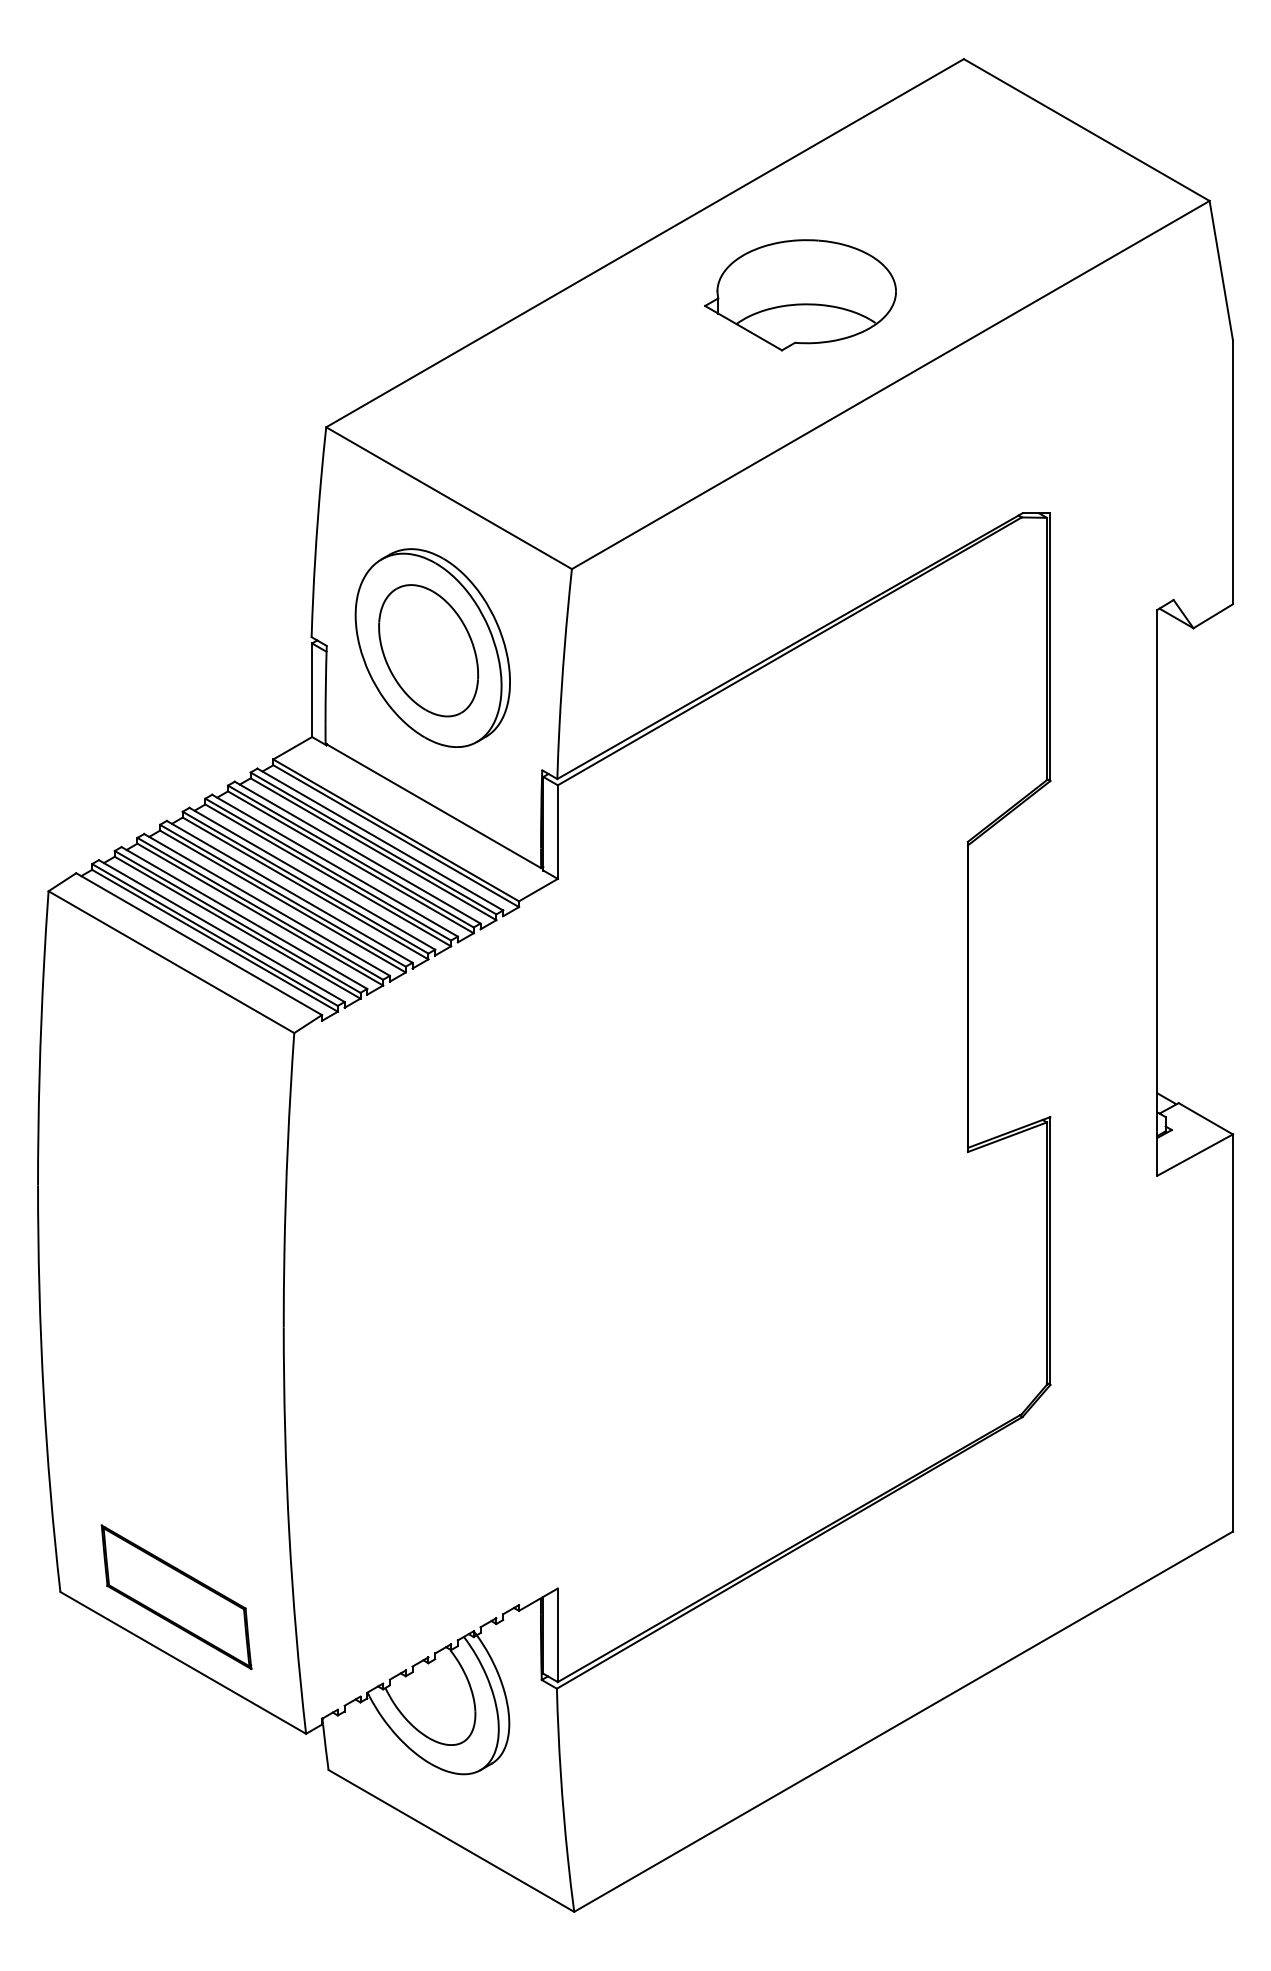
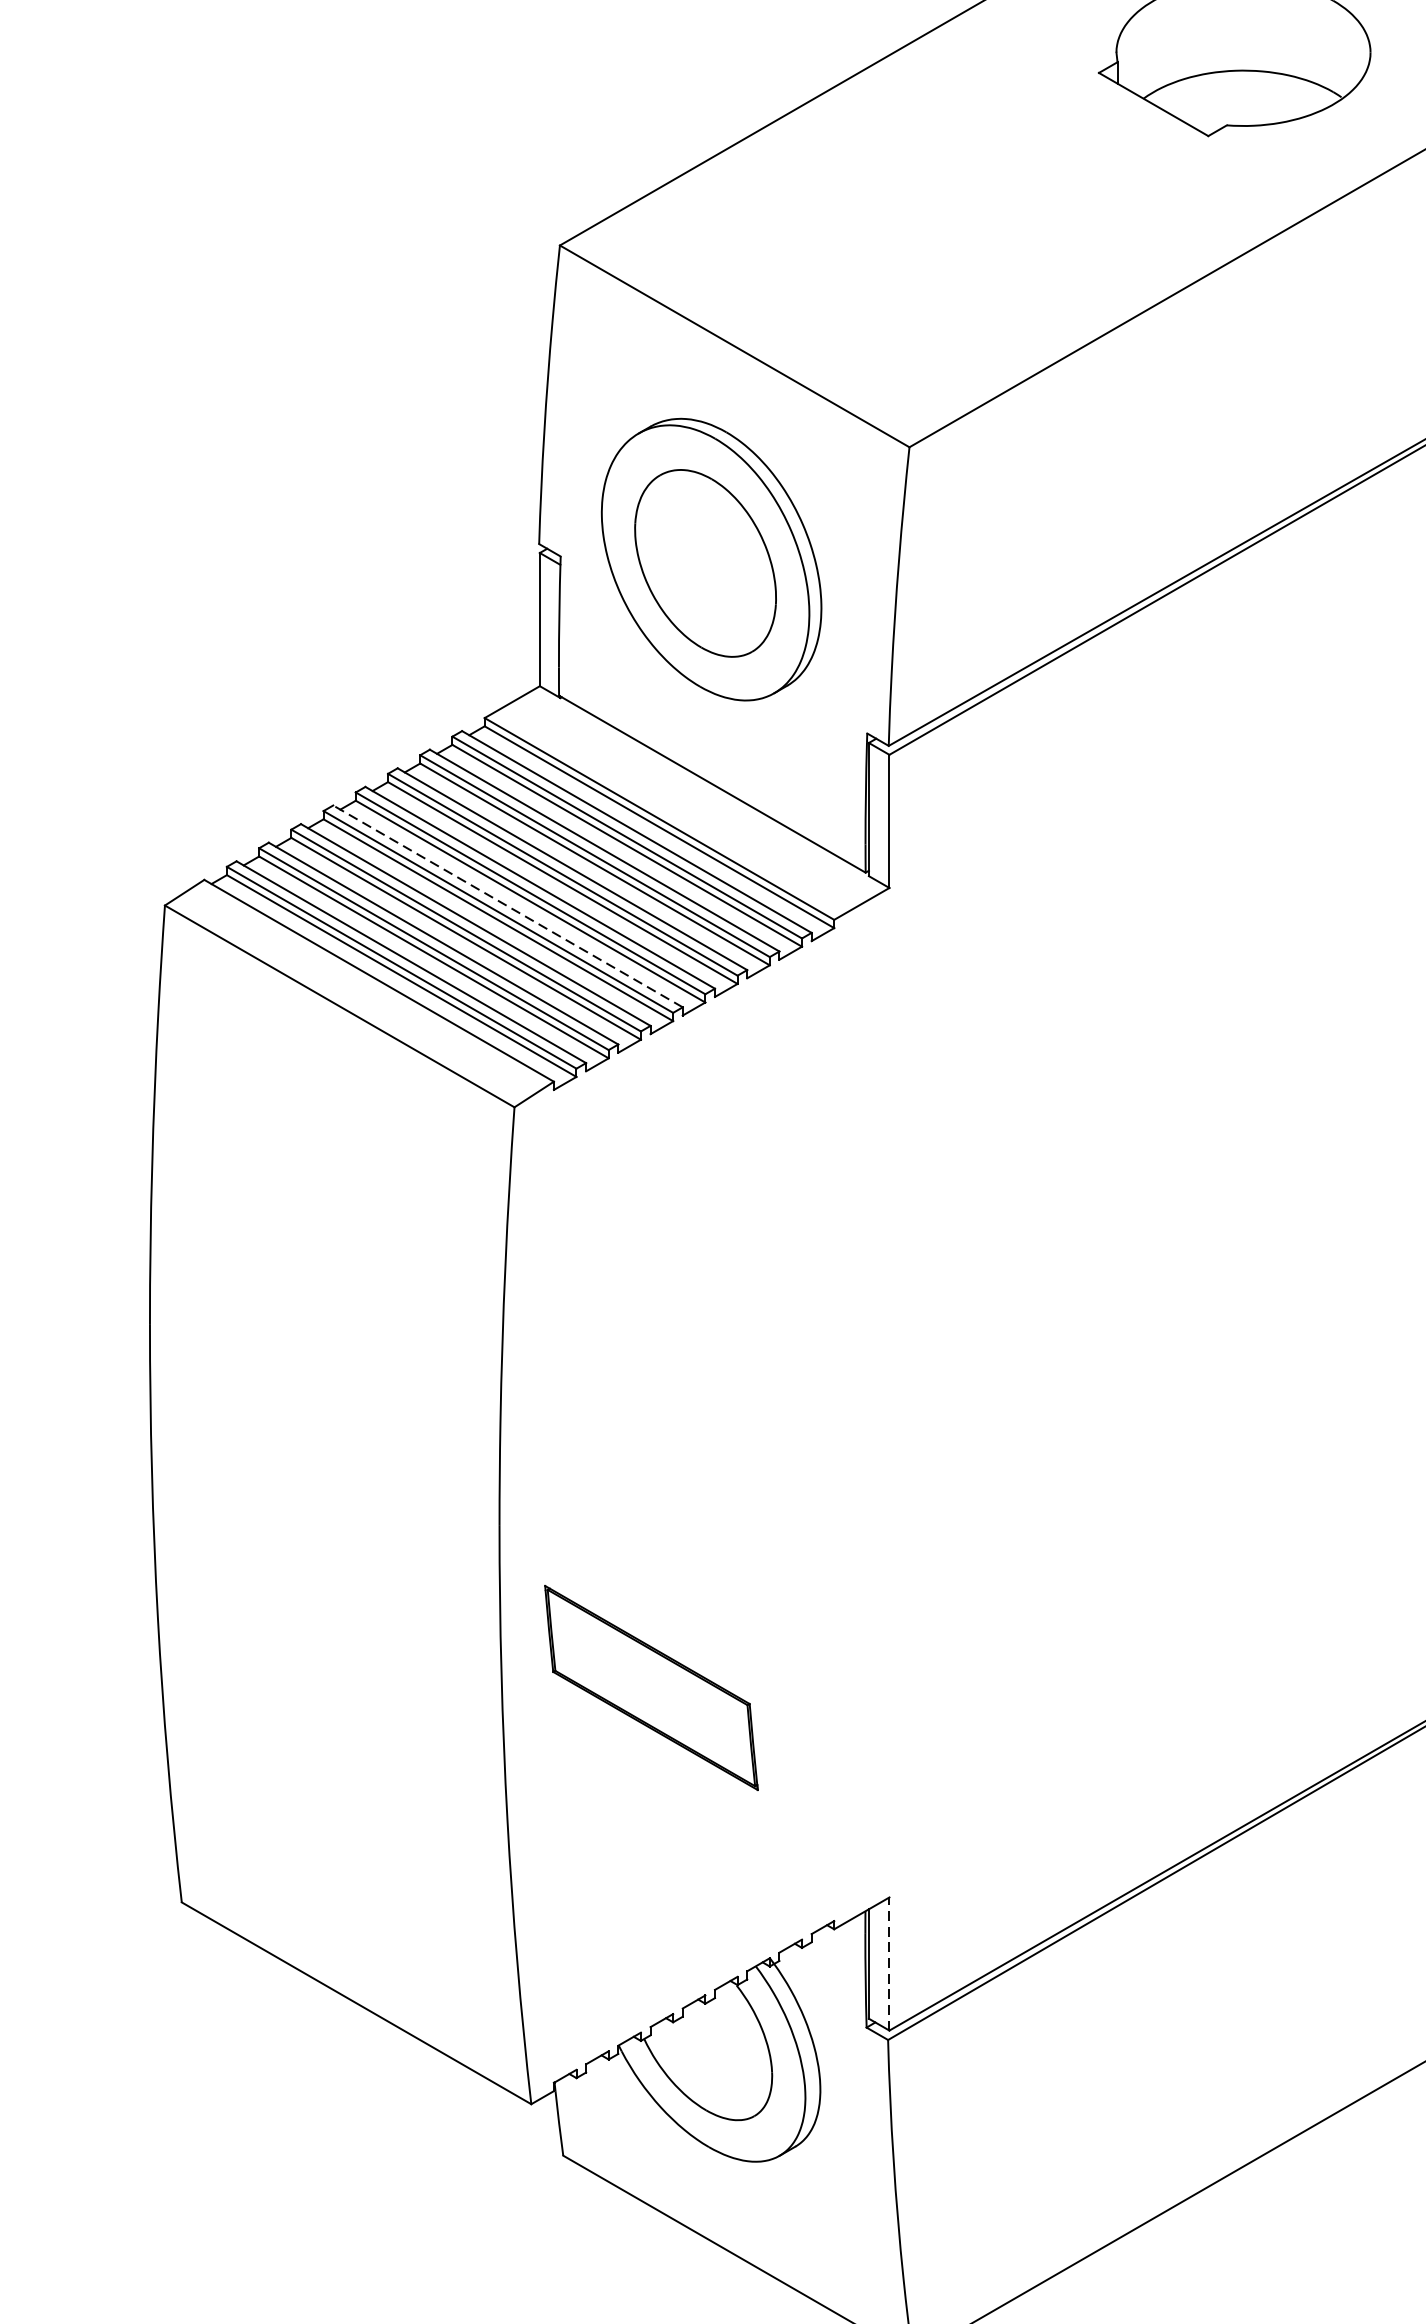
line: (289, 891) -> (507, 905), solid -> dashed
part: (176, 1596) -> (651, 1686), moved
line: (557, 1635) -> (888, 1964), solid -> dashed

